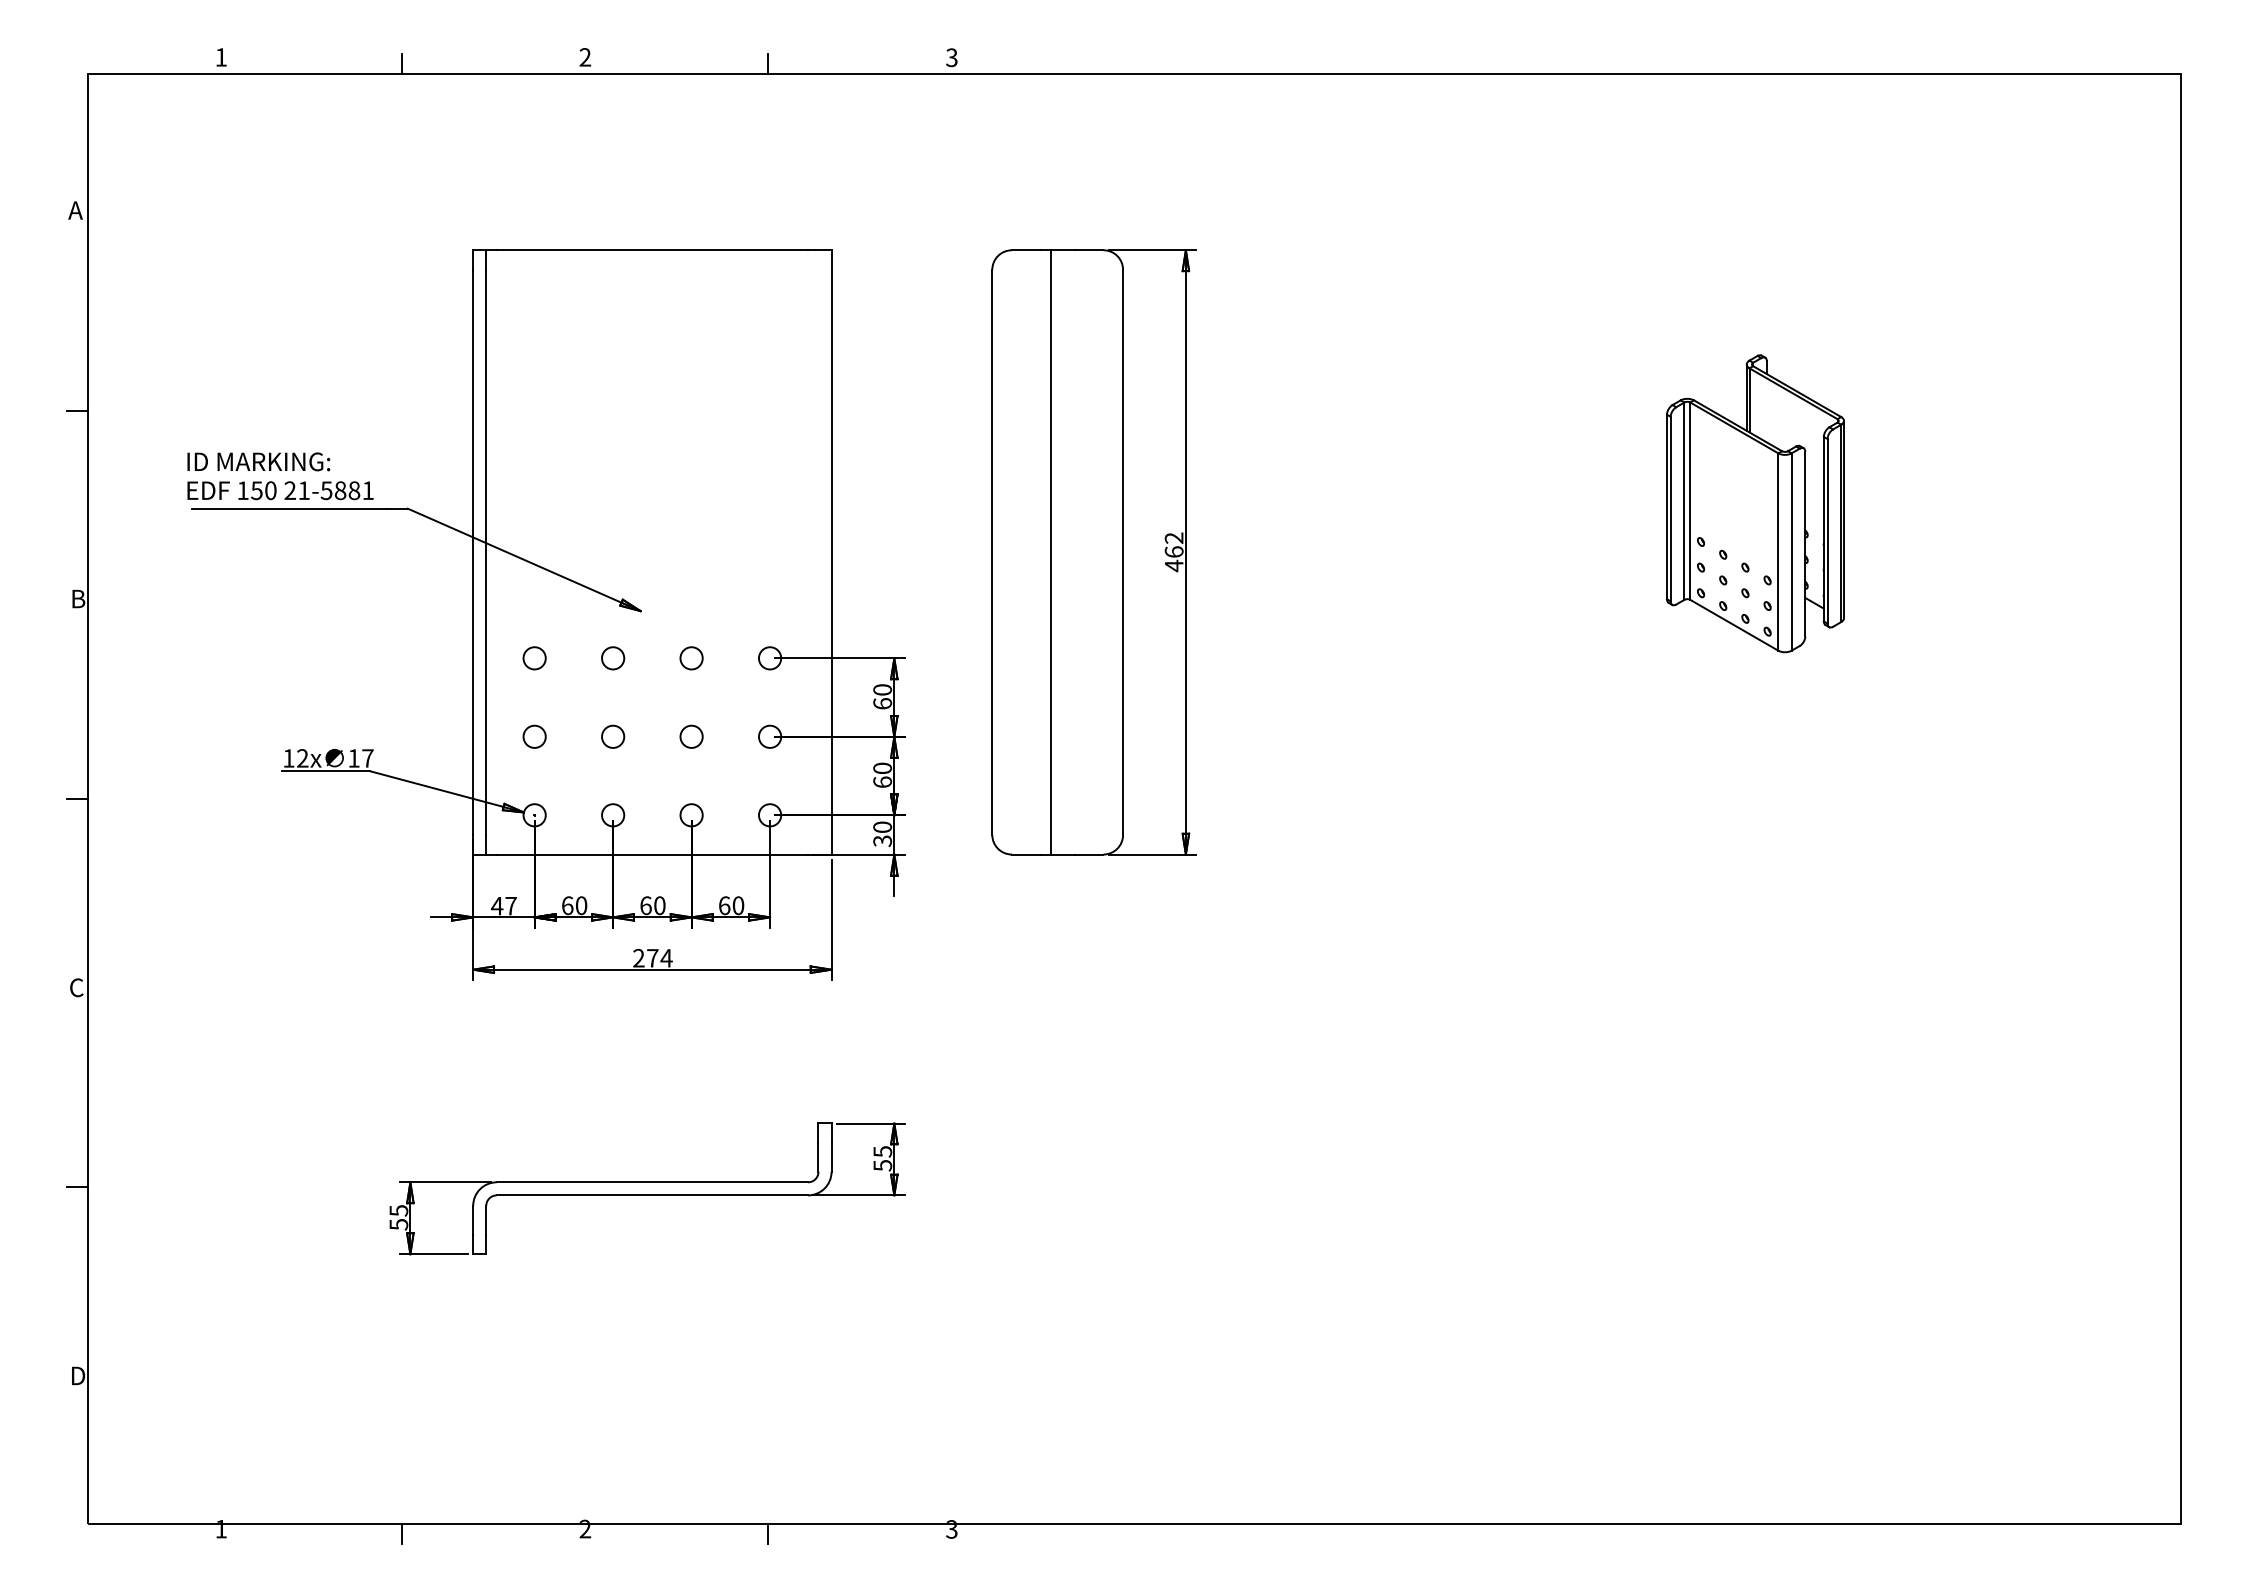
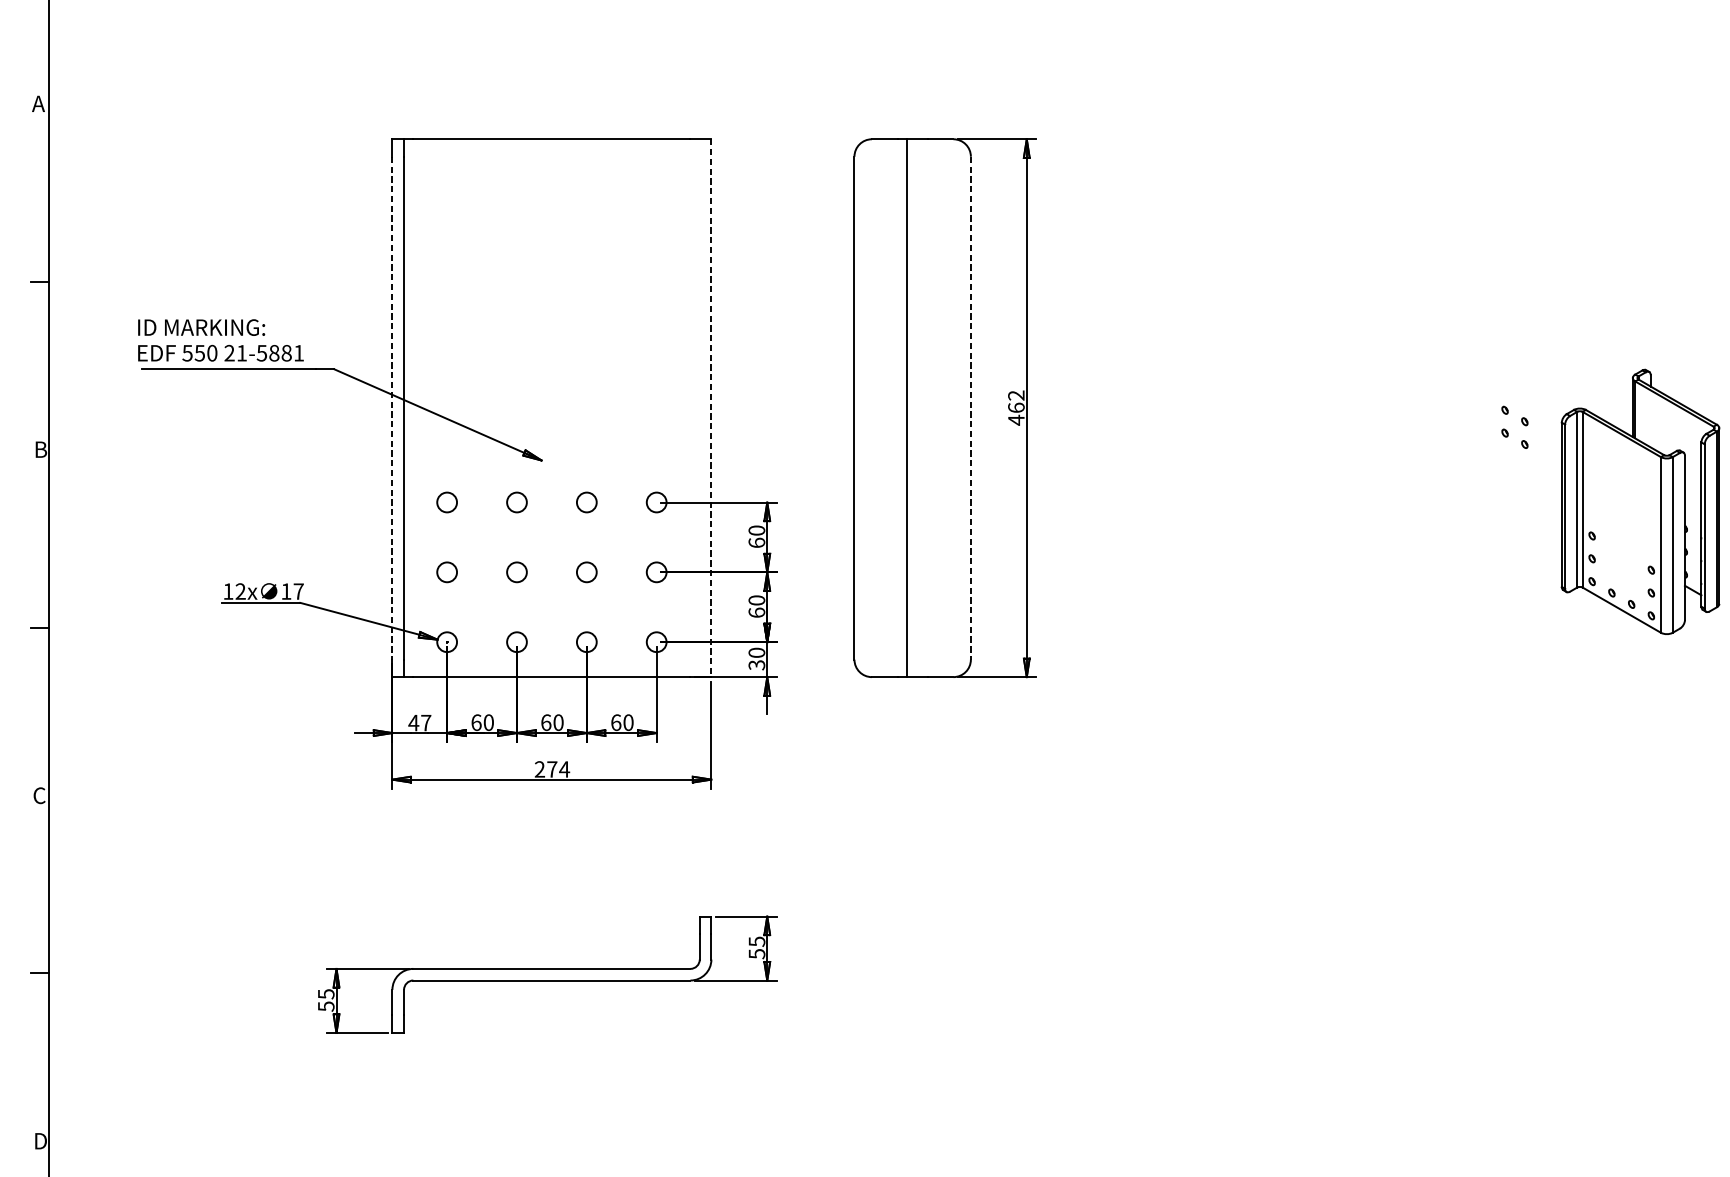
text: (242, 490) -> (187, 353), 150 -> 550
part: (1755, 503) -> (1640, 501), moved
line: (473, 552) -> (392, 408), solid -> dashed
line: (831, 552) -> (711, 408), solid -> dashed
line: (1123, 552) -> (971, 408), solid -> dashed

